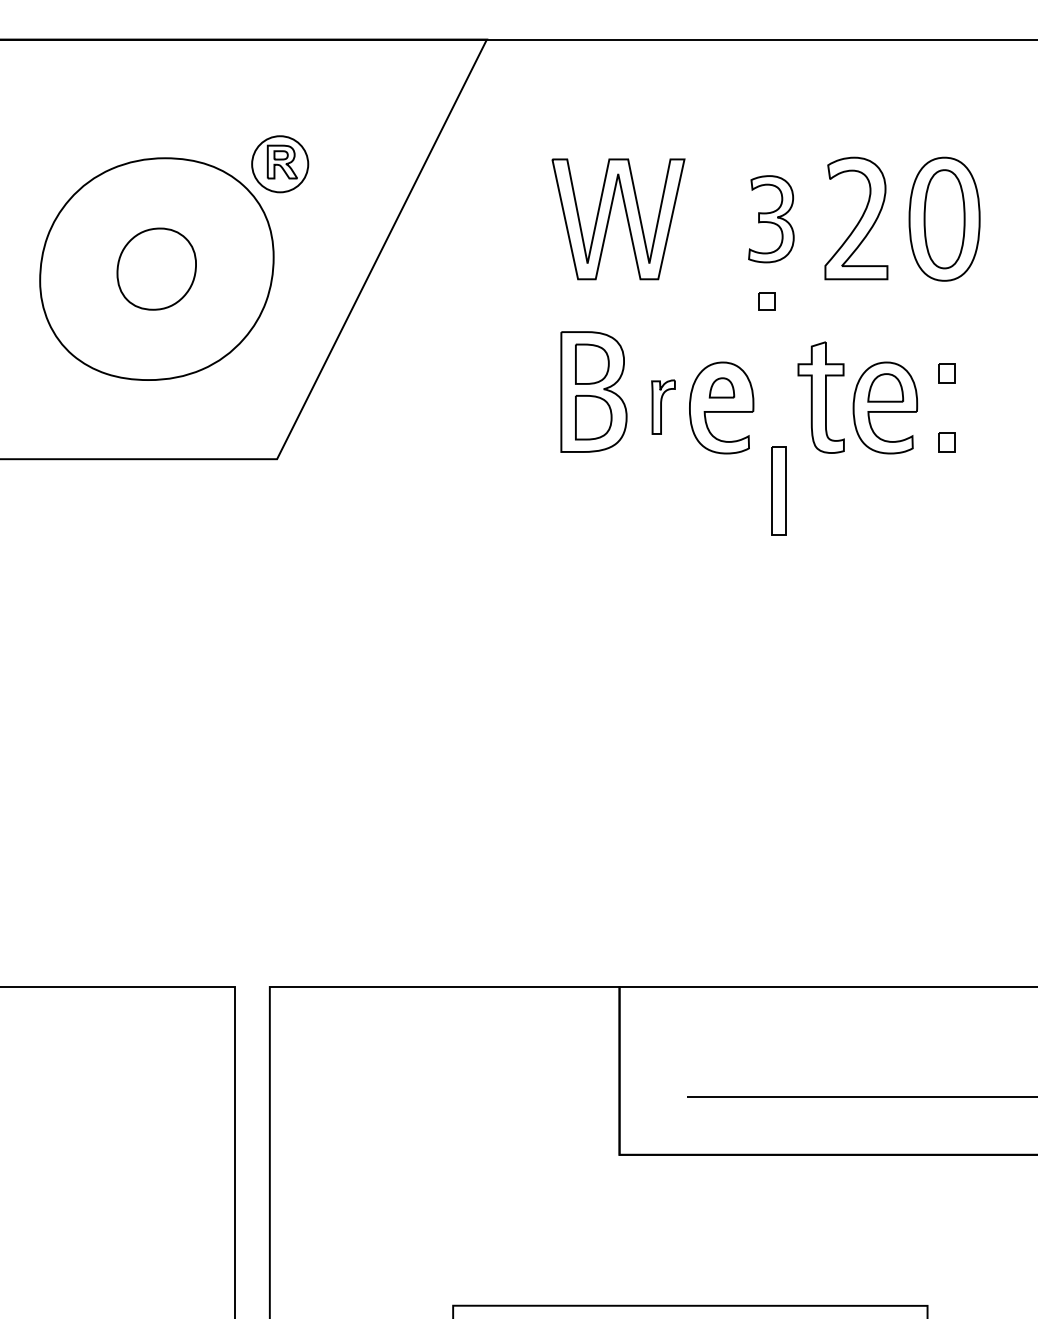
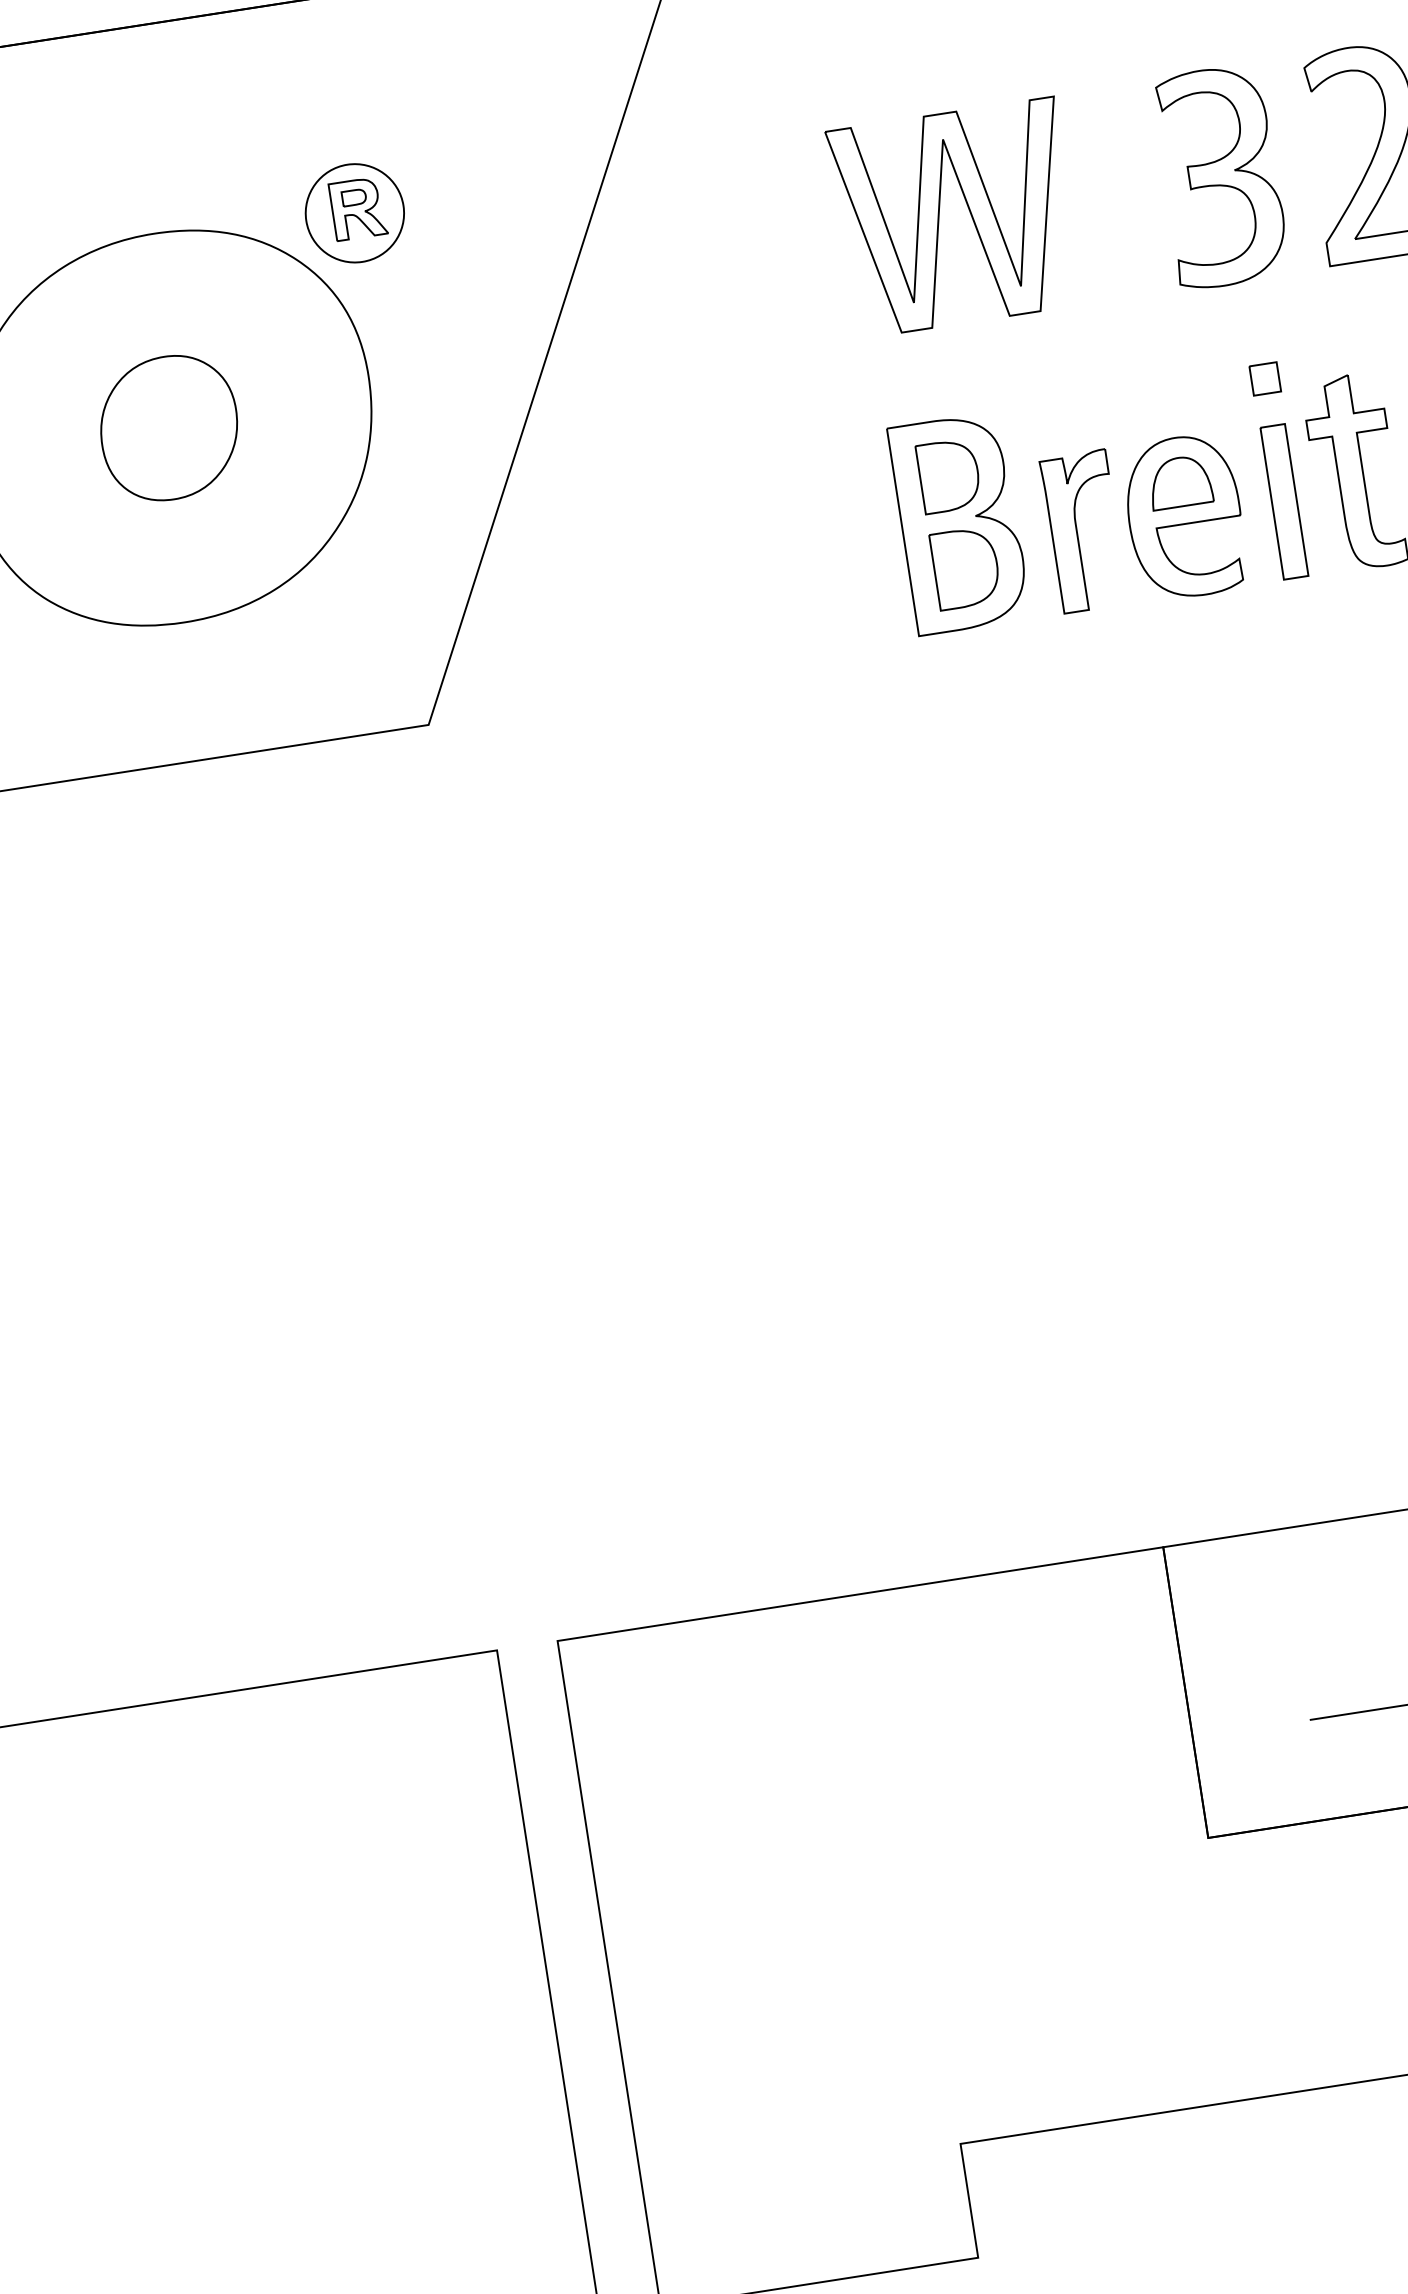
part: (771, 218) -> (1220, 175), size x1.43
part: (766, 301) -> (1264, 379), moved
part: (721, 387) -> (1179, 481), size x1.43
part: (663, 406) -> (1083, 530), size x1.67
part: (778, 490) -> (1283, 500), moved

